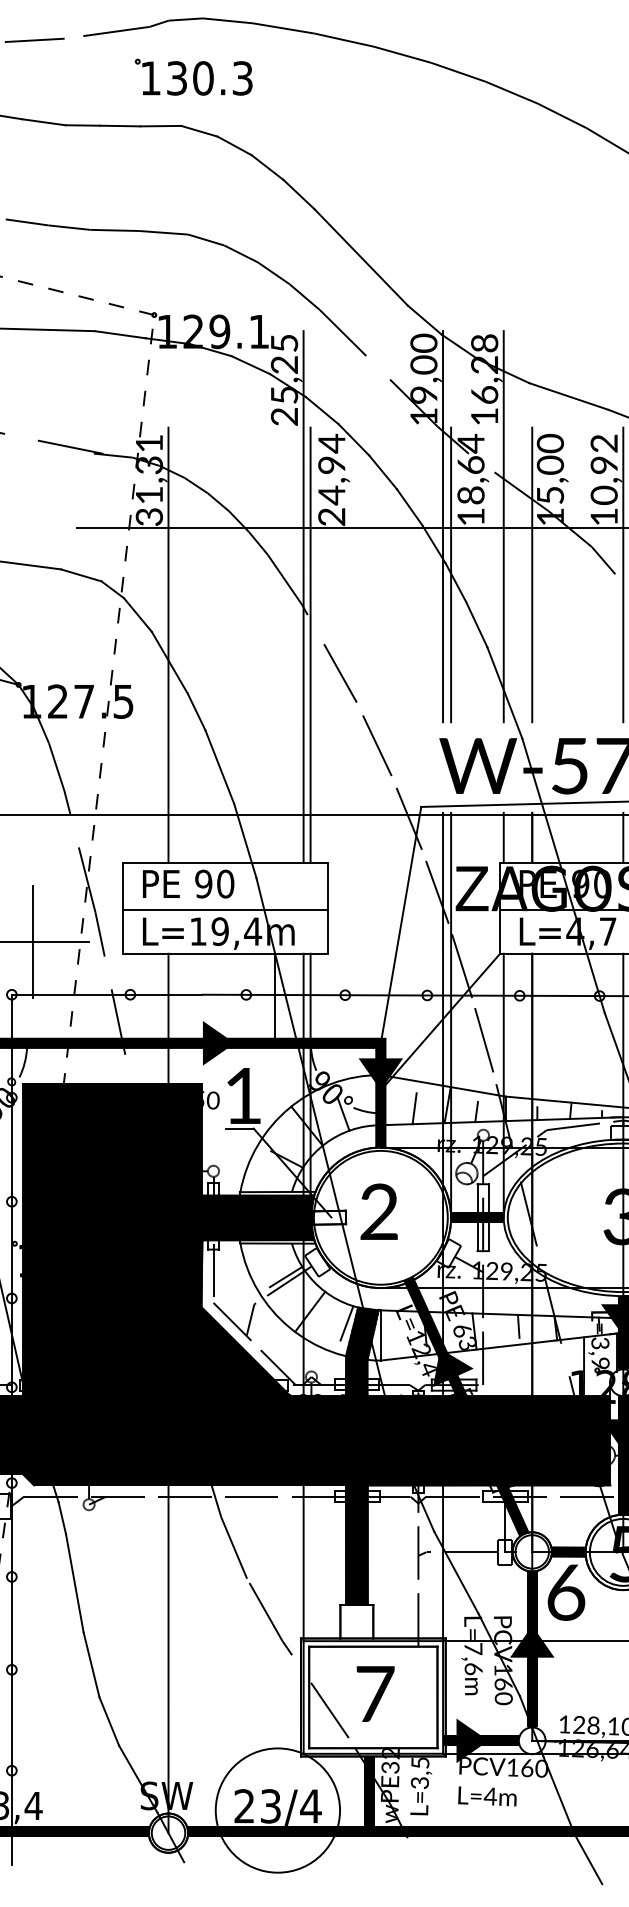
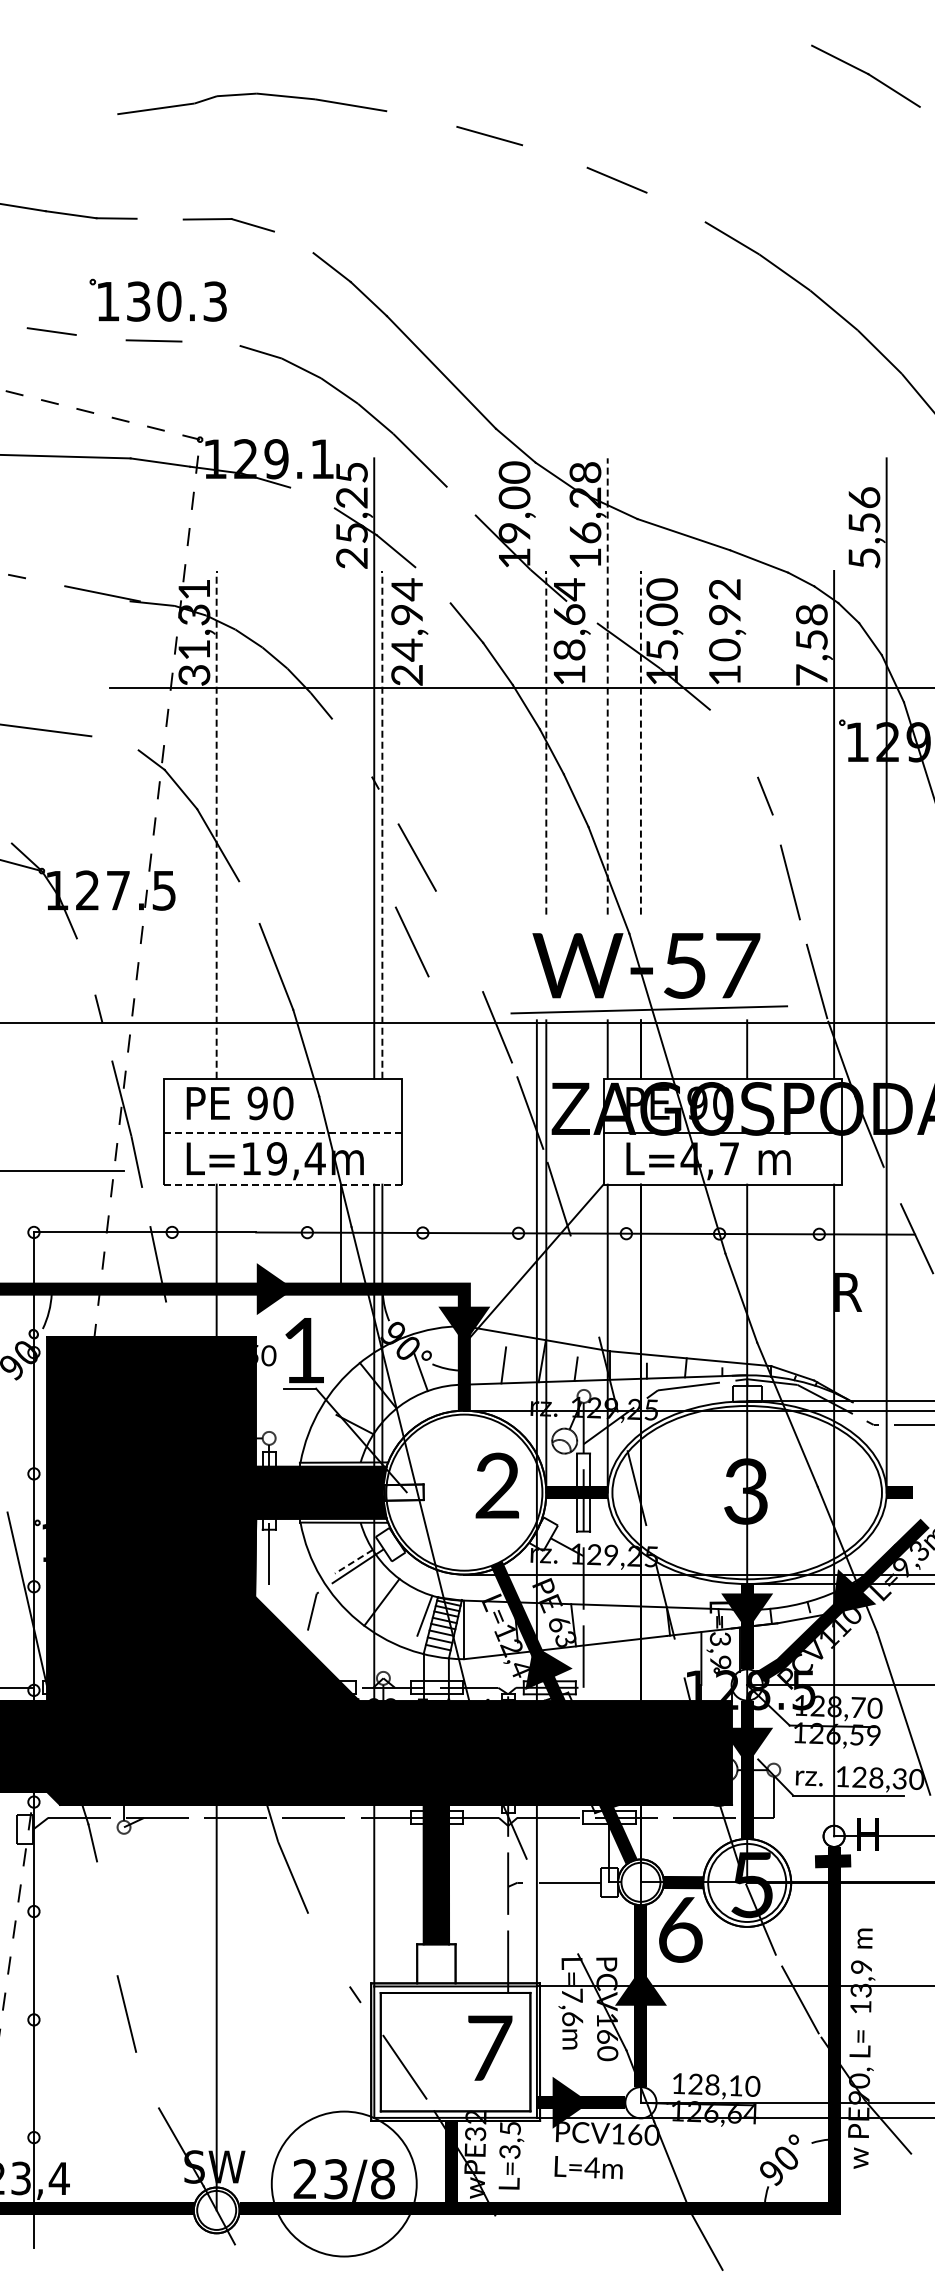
line: (344, 39) -> (421, 118), removed
line: (34, 40) -> (60, 119), removed
line: (458, 72) -> (554, 156), removed
part: (193, 76) -> (157, 299), moved
line: (561, 116) -> (675, 207), removed
line: (119, 125) -> (159, 218), removed
line: (234, 146) -> (293, 242), removed
line: (68, 227) -> (100, 337), removed
line: (163, 232) -> (210, 343), removed
line: (250, 364) -> (312, 497), removed
line: (353, 440) -> (432, 585), removed
line: (503, 525) -> (607, 685), solid -> dashed
line: (442, 526) -> (536, 686), removed
line: (603, 560) -> (723, 726), removed
line: (451, 574) -> (546, 742), solid -> dashed
line: (531, 574) -> (640, 742), solid -> dashed
line: (623, 574) -> (747, 742), removed
line: (80, 575) -> (114, 743), removed
line: (284, 578) -> (351, 747), removed
line: (168, 645) -> (216, 824), solid -> dashed
line: (310, 645) -> (382, 824), solid -> dashed
line: (196, 711) -> (249, 902), removed
line: (376, 745) -> (411, 941), moved
line: (56, 766) -> (86, 966), removed
line: (225, 909) -> (283, 1133), solid -> dashed
line: (400, 925) -> (487, 1151), removed
line: (32, 942) -> (58, 1171), removed
line: (225, 953) -> (283, 1184), solid -> dashed
line: (483, 1040) -> (584, 1285), removed
text: (378, 1211) -> (496, 1485), moved
line: (285, 1277) -> (353, 1562), solid -> dashed
line: (519, 1325) -> (625, 1618), removed
line: (254, 1343) -> (317, 1639), removed
fill: (362, 1351) -> (442, 1648), removed
line: (456, 1572) -> (552, 1906), removed
line: (74, 1582) -> (107, 1918), removed
line: (264, 1609) -> (328, 1949), removed
text: (375, 1693) -> (490, 2047), moved
line: (109, 1720) -> (147, 2079), removed
text: (310, 1806) -> (382, 2179), 23/4 -> 23/8

